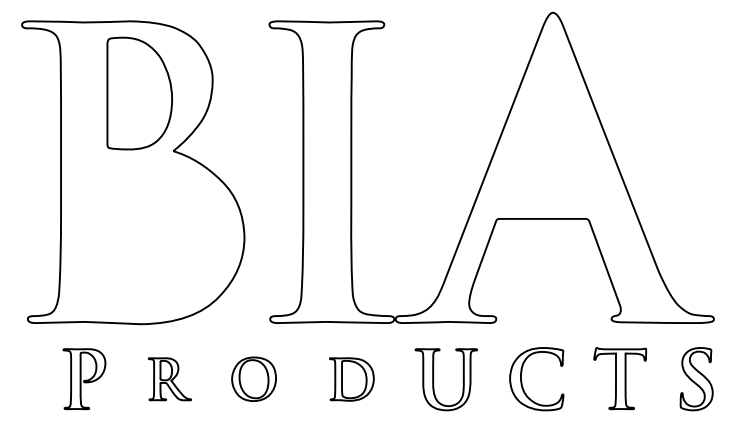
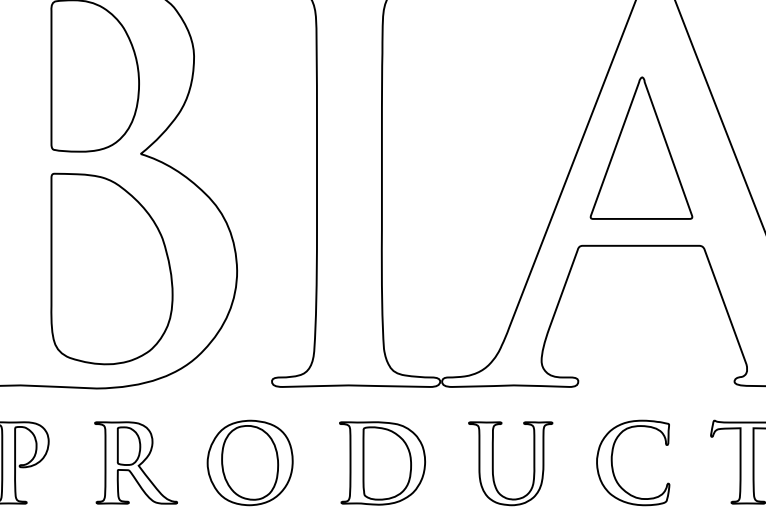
part: (542, 146) -> (640, 147), added
part: (151, 235) -> (111, 268), added
part: (169, 379) -> (135, 463), size x1.43
part: (253, 379) -> (249, 463), size x1.43
part: (351, 379) -> (382, 463), size x1.43

